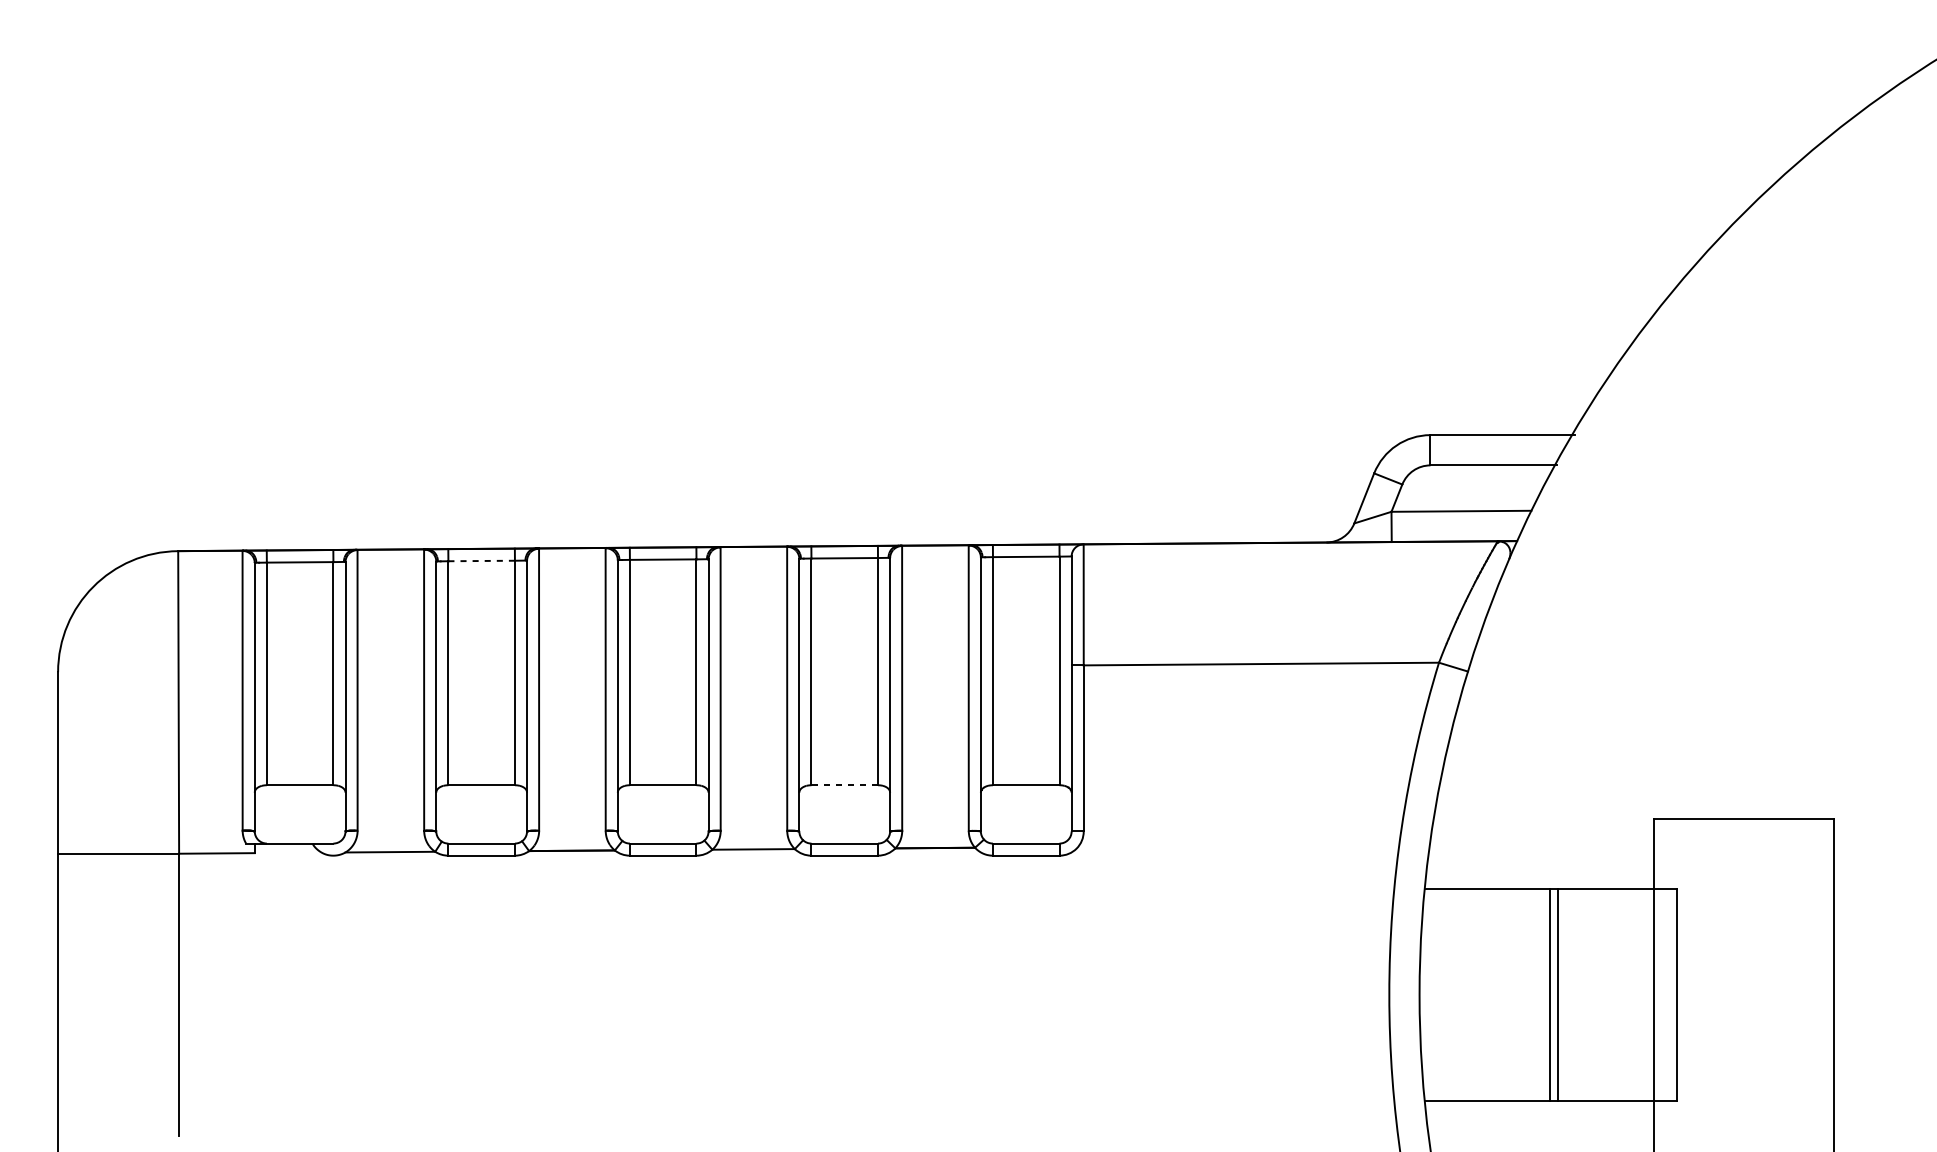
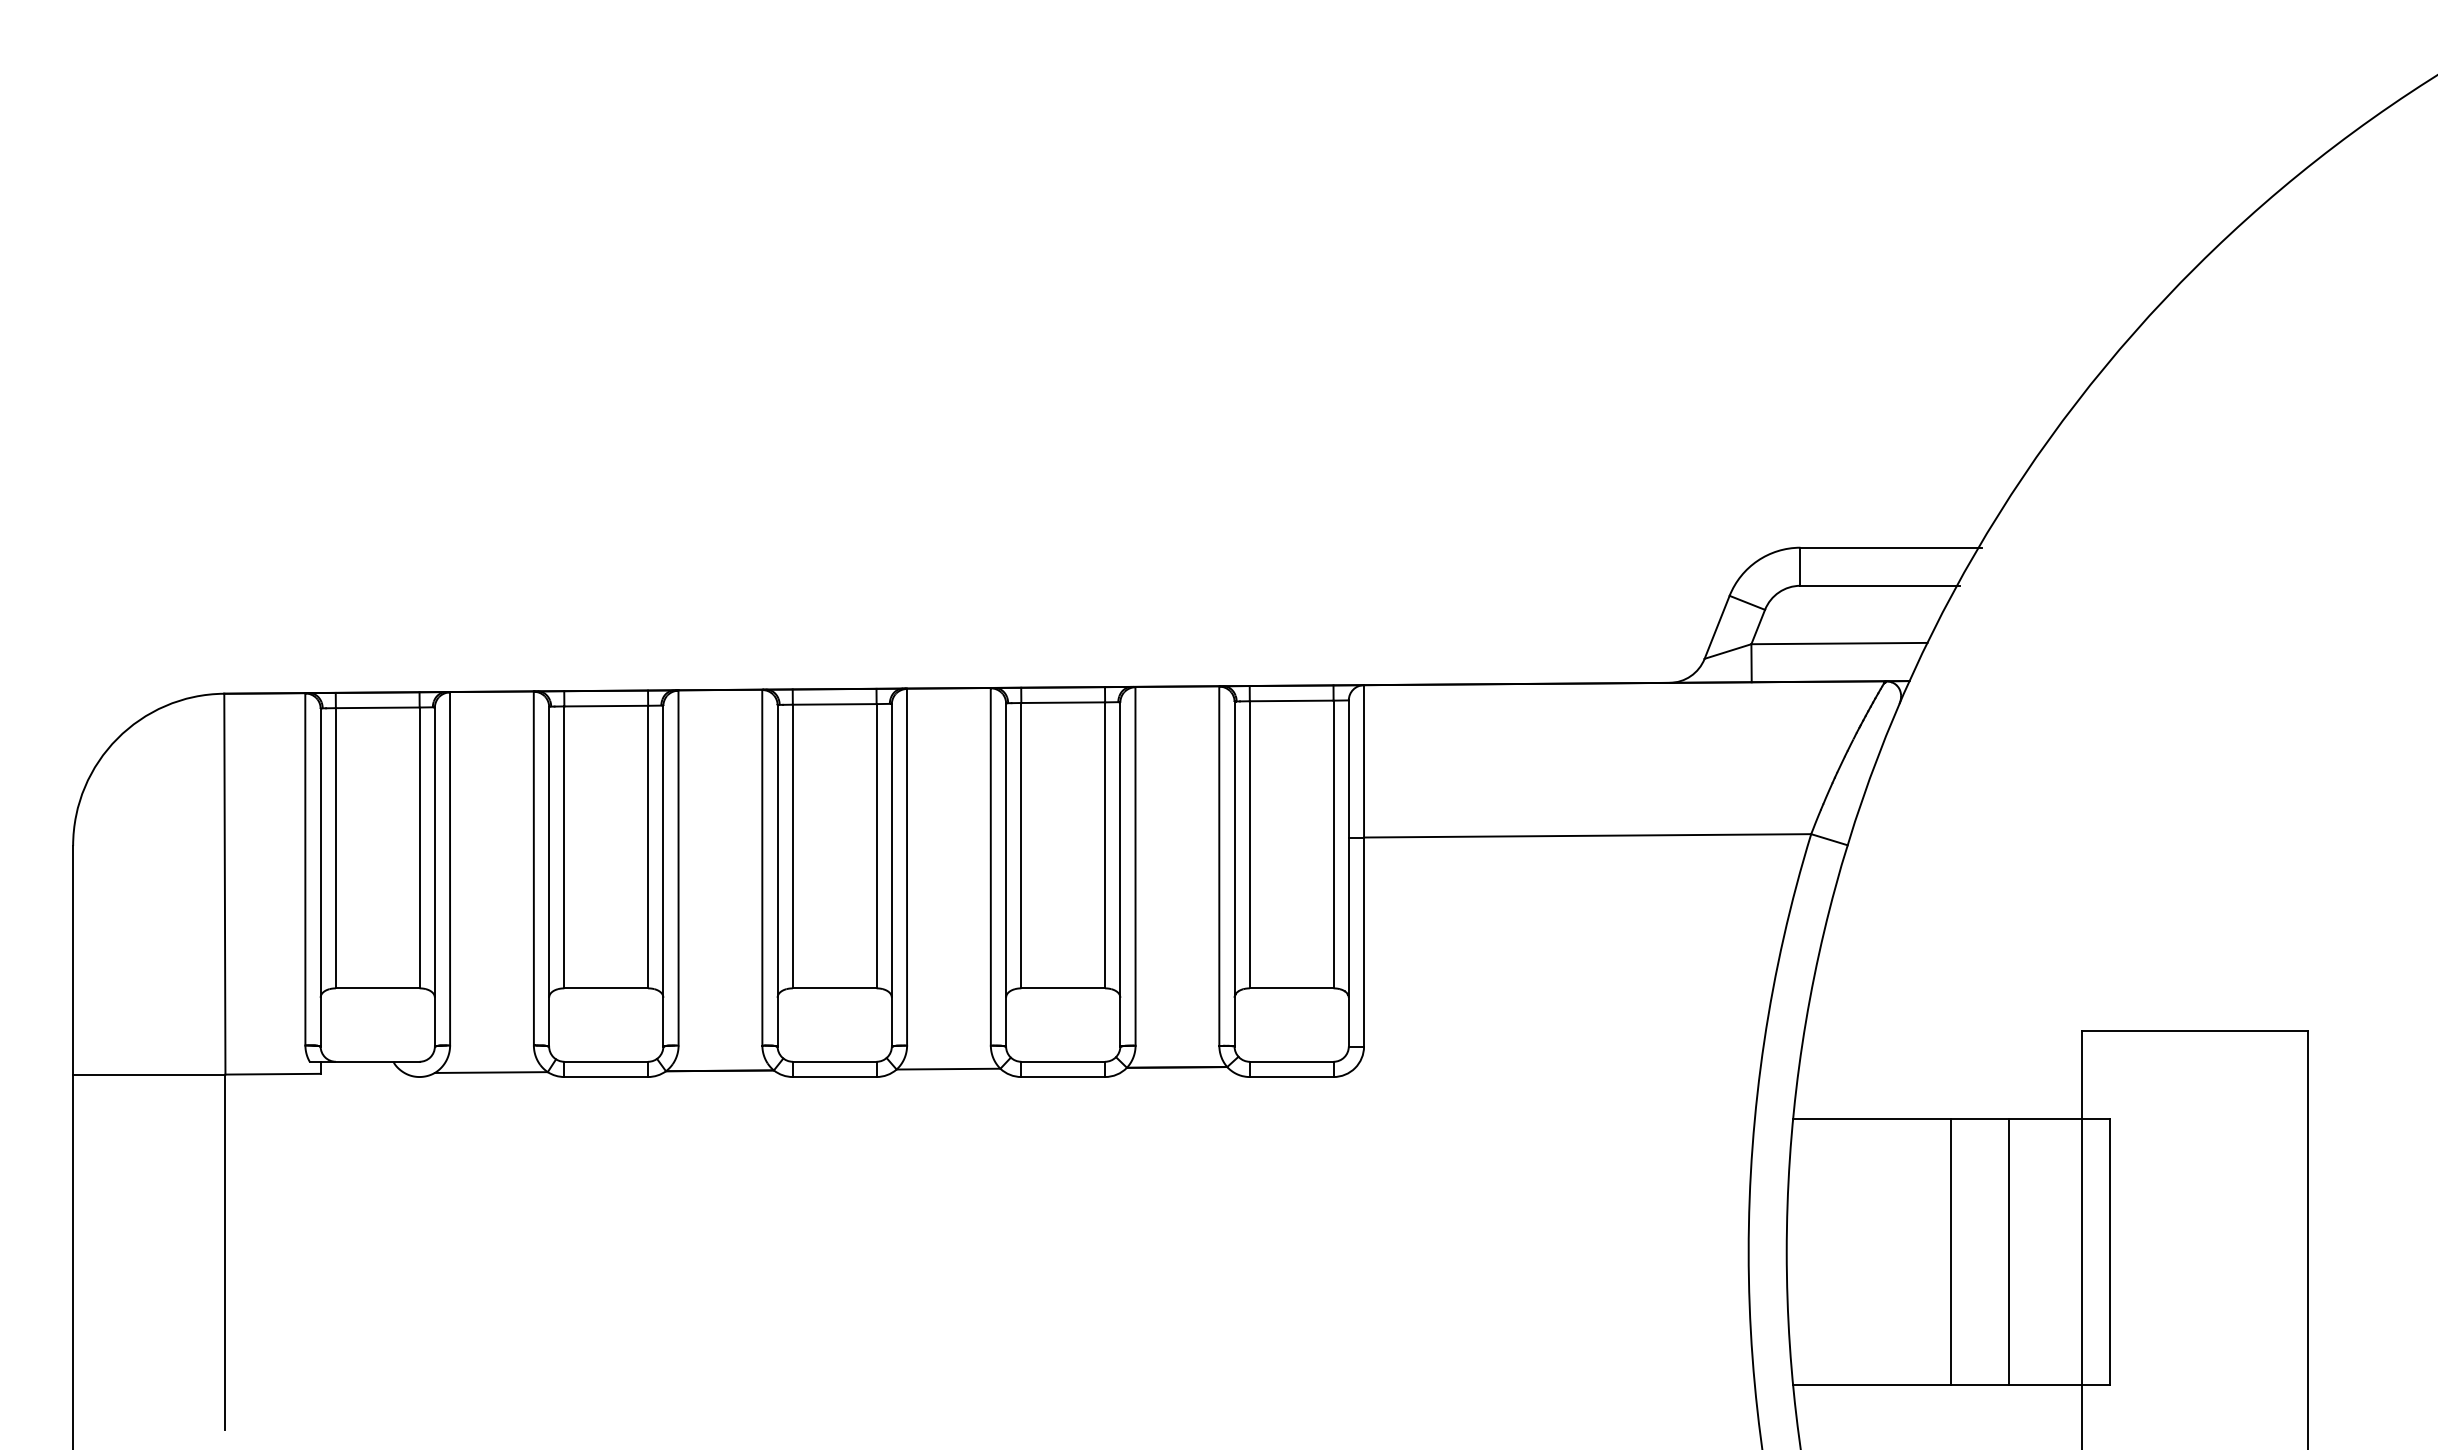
line: (481, 561) -> (606, 706), dashed -> solid
line: (844, 785) -> (1063, 988), dashed -> solid
line: (1558, 994) -> (2009, 1251), moved

